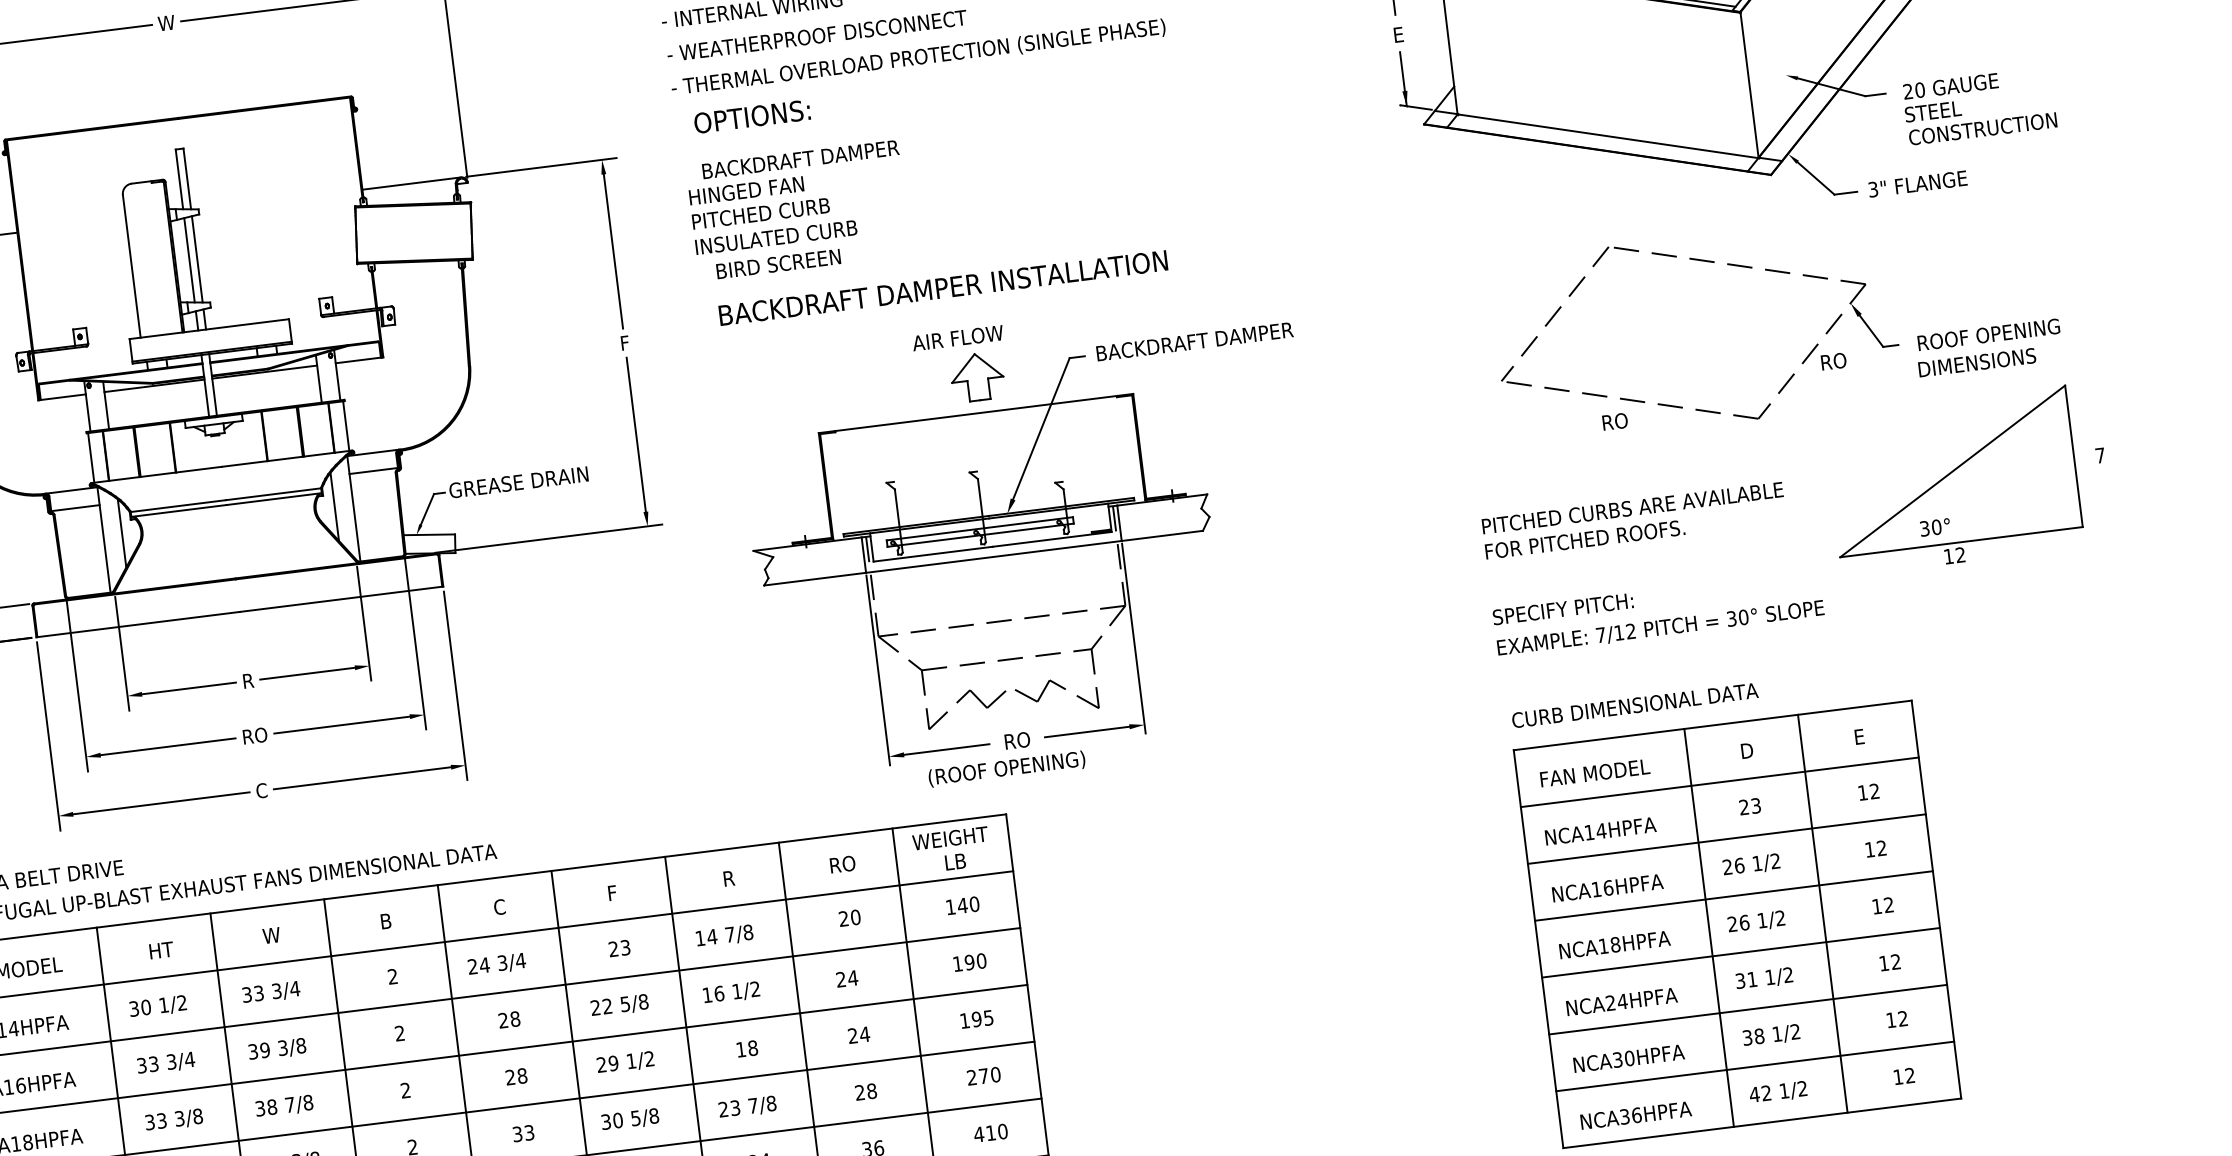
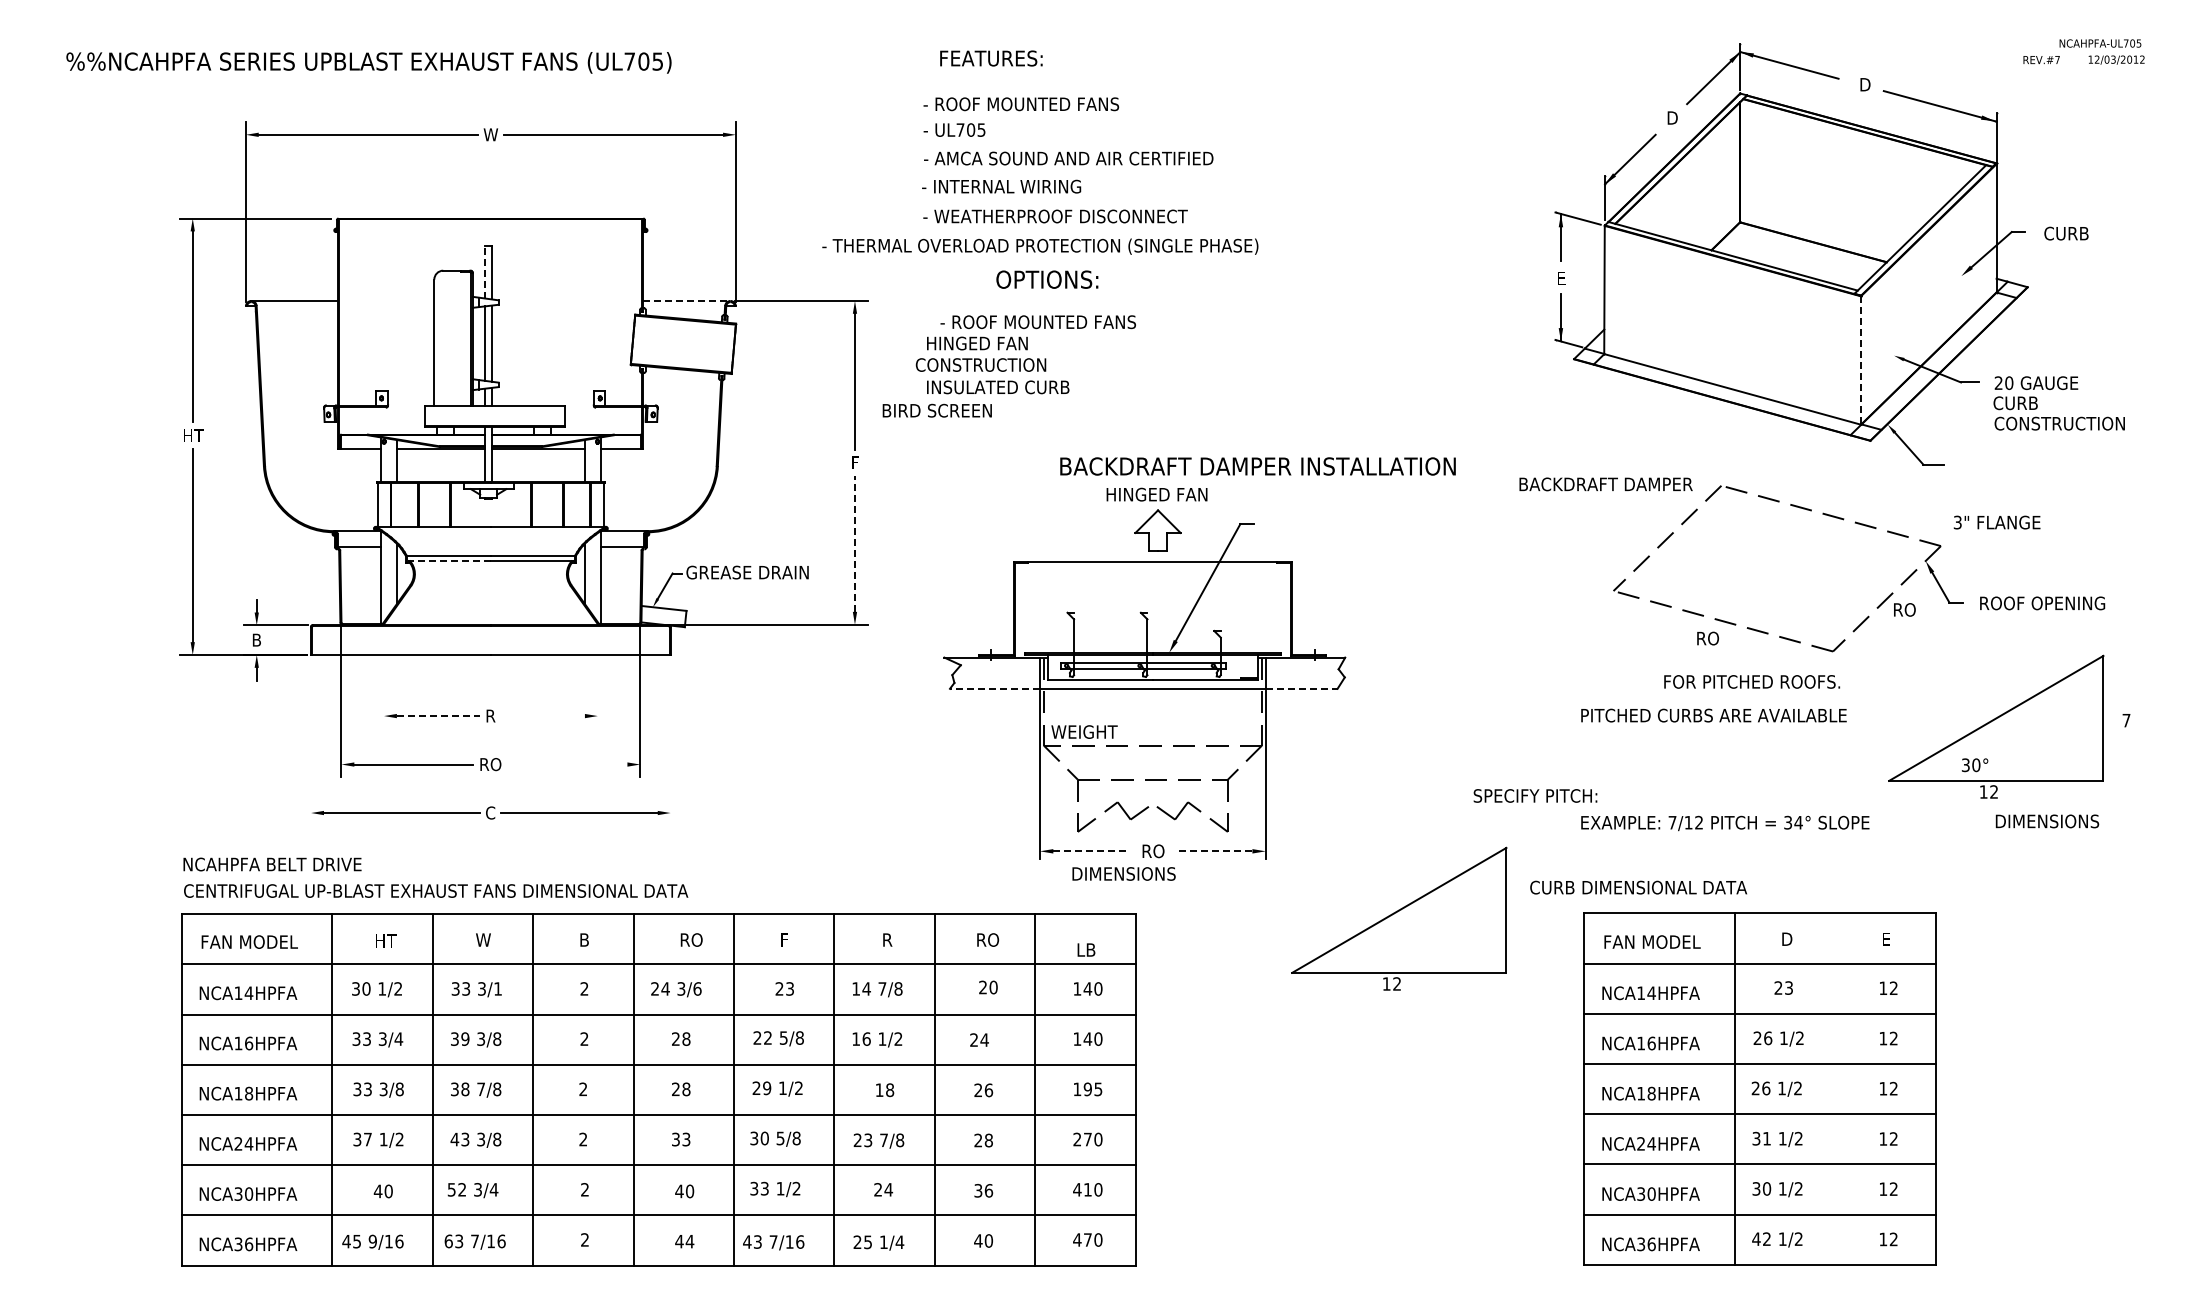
text: (918, 57) -> (1040, 246), moved
line: (1749, 85) -> (1861, 360), solid -> dashed
text: (1933, 111) -> (2018, 403), STEEL -> CURB
text: (752, 116) -> (1047, 279), moved
text: (812, 158) -> (1038, 322), BACKDRAFT DAMPER -> - ROOF MOUNTED FANS
line: (179, 178) -> (485, 271), solid -> dashed
line: (411, 183) -> (686, 300), solid -> dashed
text: (1917, 184) -> (1996, 522), moved
text: (754, 213) -> (981, 364), PITCHED CURB -> CONSTRUCTION
text: (777, 263) -> (936, 410), moved
text: (942, 288) -> (1257, 466), moved
text: (970, 336) -> (1156, 494), AIR FLOW -> HINGED FAN
text: (1194, 341) -> (1605, 484), moved
text: (1977, 362) -> (2047, 821), moved
line: (635, 434) -> (854, 543), solid -> dashed
line: (179, 510) -> (449, 560), solid -> dashed
line: (1162, 535) -> (1301, 688), solid -> dashed
text: (1585, 539) -> (1752, 681), moved
line: (814, 578) -> (994, 688), solid -> dashed
text: (1563, 608) -> (1535, 795), moved
text: (1743, 617) -> (1798, 822), 30° -> 34°
line: (363, 623) -> (597, 678), removed
line: (122, 653) -> (384, 678), removed
line: (306, 674) -> (542, 716), removed
line: (455, 685) -> (670, 742), removed
line: (189, 688) -> (438, 716), solid -> dashed
text: (1634, 705) -> (1638, 887), moved
line: (341, 725) -> (567, 764), removed
line: (1086, 732) -> (1214, 851), solid -> dashed
line: (49, 736) -> (311, 742), removed
line: (947, 749) -> (1091, 851), solid -> dashed
text: (1007, 768) -> (1141, 874), (ROOF OPENING) -> DIMENSIONS
part: (1305, 782) -> (1399, 918), added
text: (950, 837) -> (1084, 731), moved
text: (507, 905) -> (691, 939), C -> RO
line: (1822, 913) -> (1835, 1088), removed
text: (520, 960) -> (697, 988), 3/4 -> 3/6
text: (969, 961) -> (1087, 1038), 190 -> 140
text: (294, 988) -> (497, 988), 3/4 -> 3/1
text: (864, 1034) -> (988, 1090), 24 -> 26
text: (1759, 1035) -> (1767, 1188), 38 -> 30

